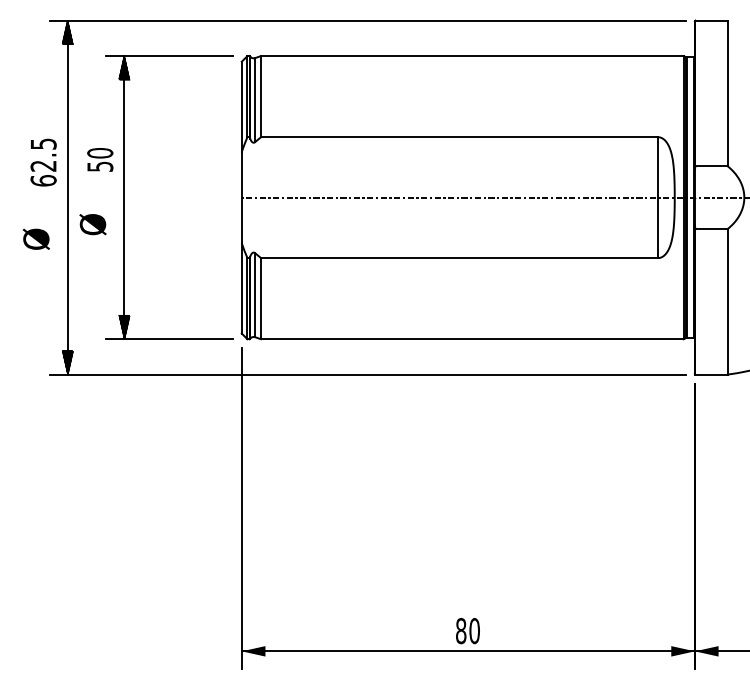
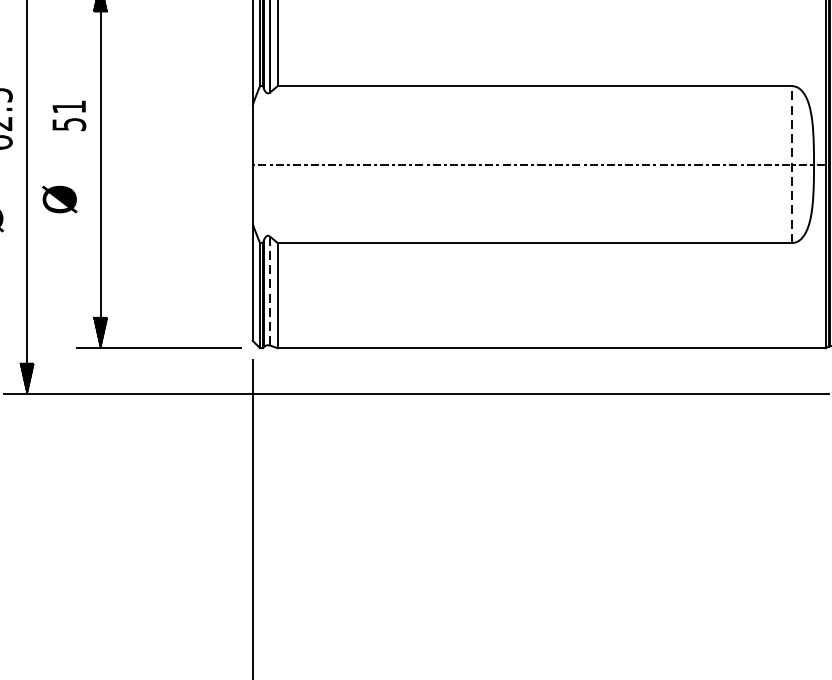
text: (100, 153) -> (69, 107), 50 -> 51
line: (658, 197) -> (792, 164), solid -> dashed
line: (255, 295) -> (270, 291), solid -> dashed

